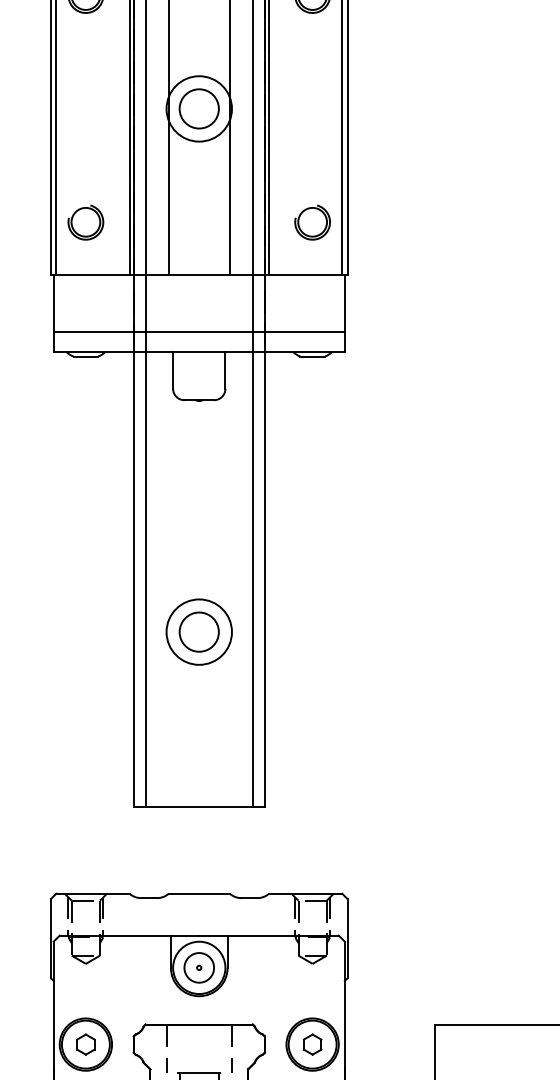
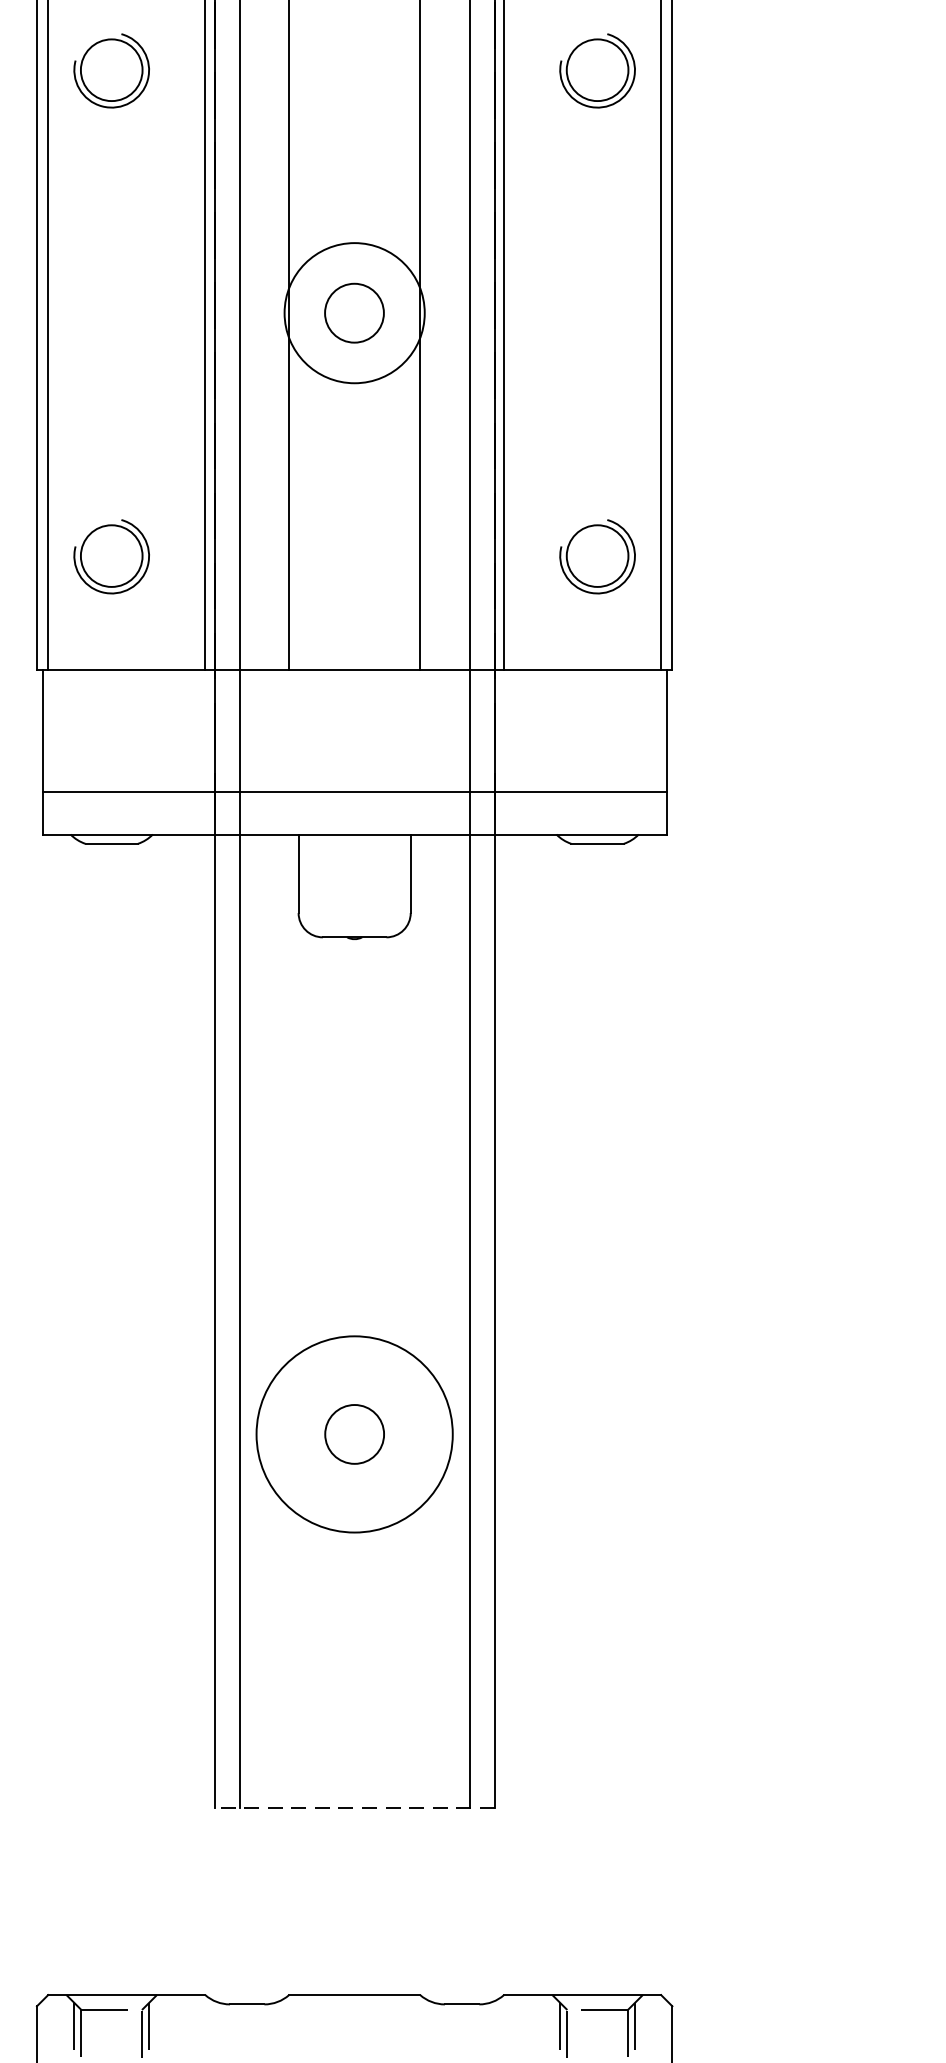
circle: (198, 108) -> (353, 312), size x0.7
circle: (198, 631) -> (353, 1433), size x0.7
circle: (198, 631) -> (353, 1433), size x1.4
line: (198, 806) -> (353, 1808), solid -> dashed

